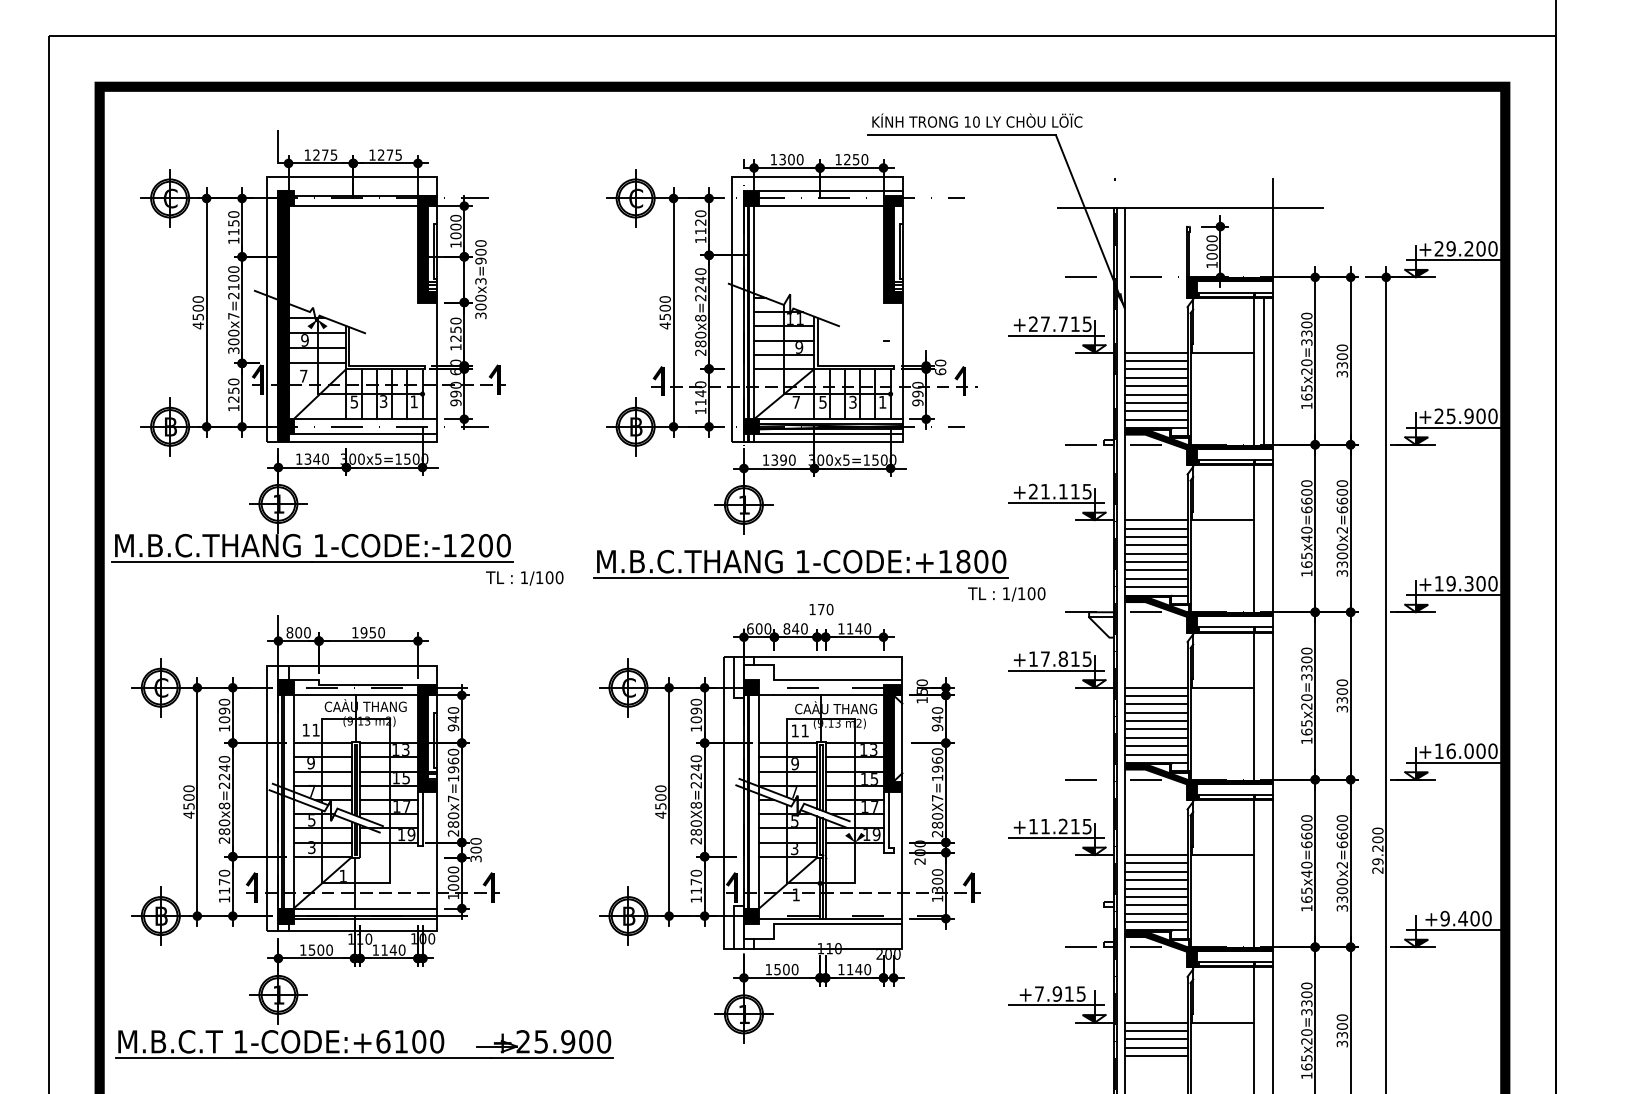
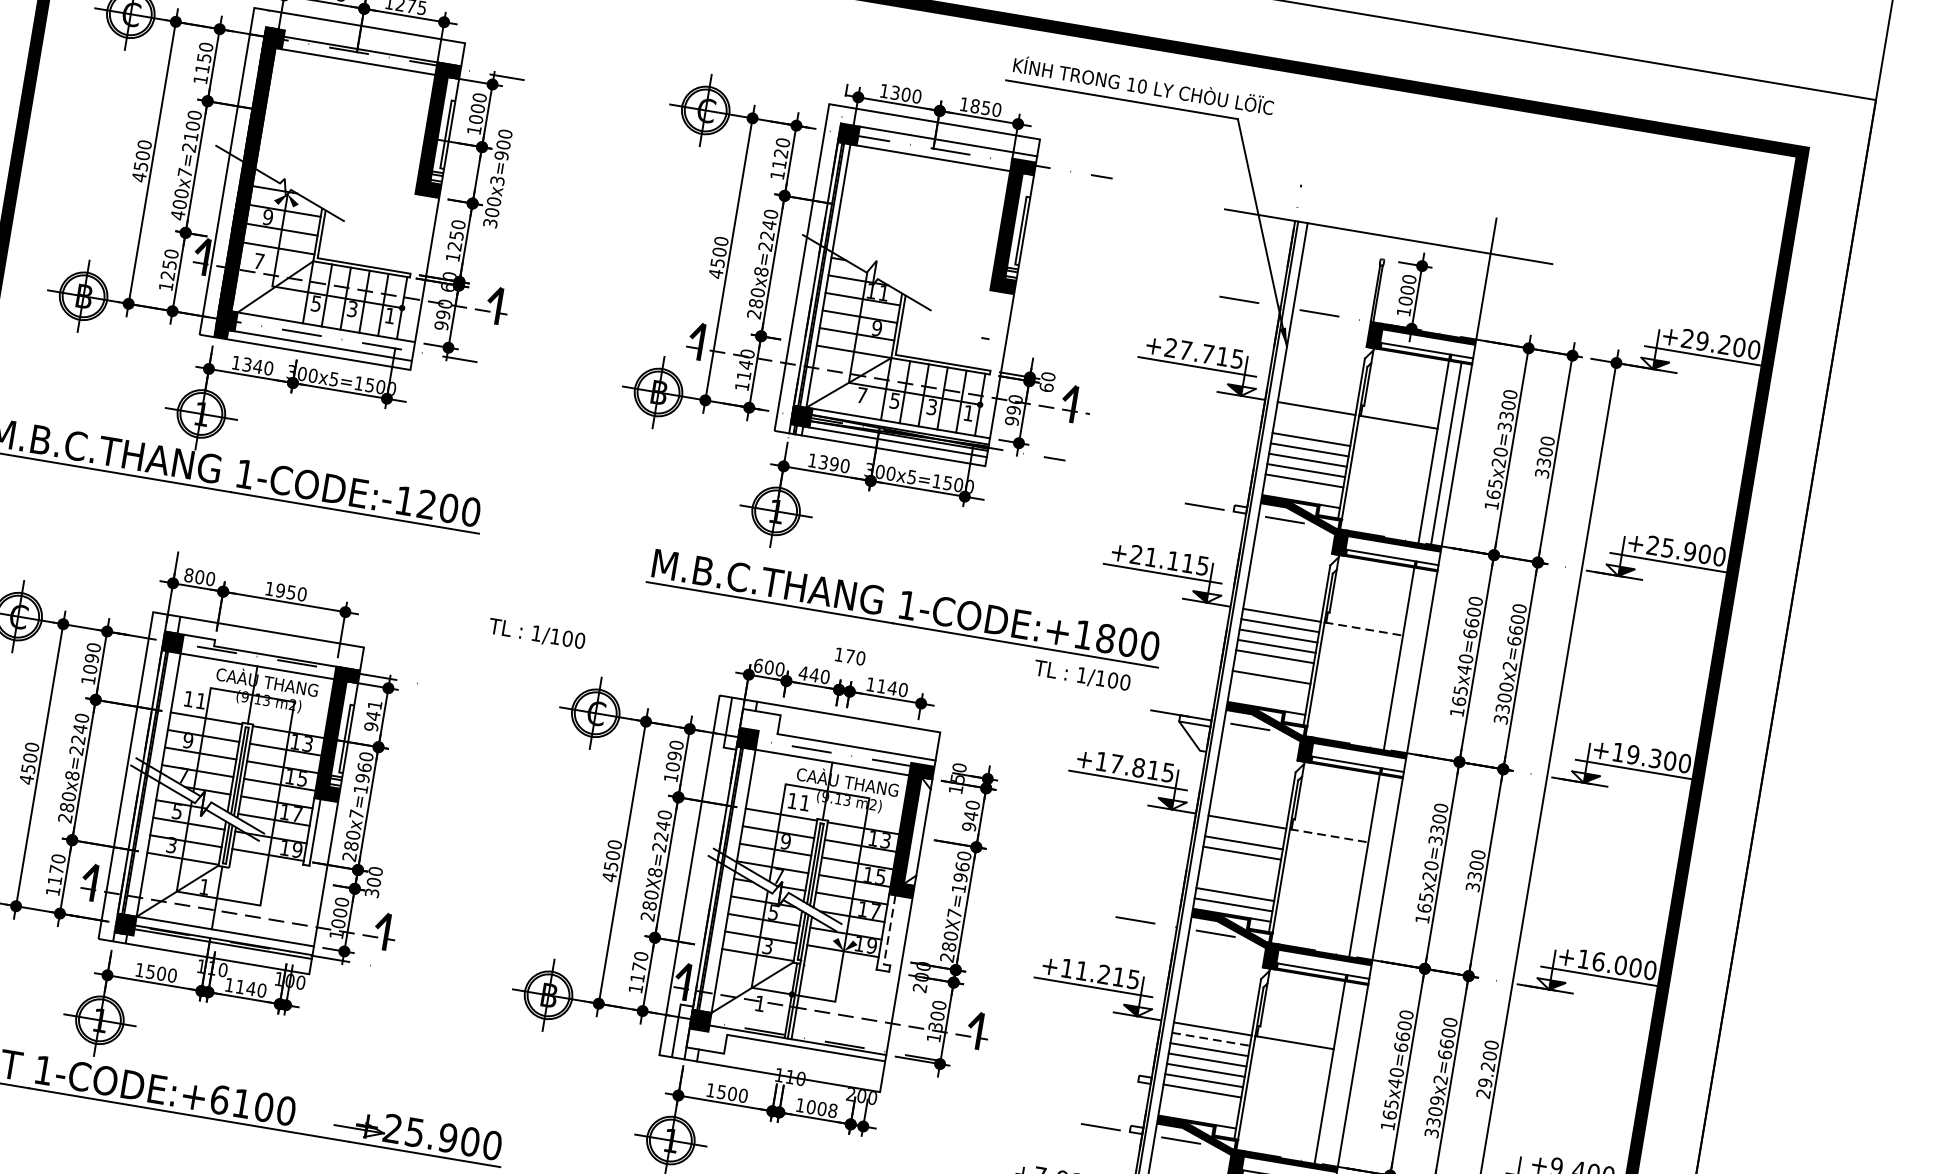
text: (847, 159) -> (975, 106), 1250 -> 1850
text: (233, 350) -> (177, 215), 300x7=2100 -> 400x7=2100
line: (1155, 361) -> (1314, 419), removed
line: (1155, 369) -> (1312, 429), removed
line: (1155, 419) -> (1302, 490), removed
line: (1222, 520) -> (1363, 629), solid -> dashed
line: (1155, 562) -> (1272, 667), removed
part: (800, 564) -> (904, 608), moved
text: (524, 578) -> (536, 634), moved
line: (1155, 578) -> (1269, 687), removed
line: (1155, 587) -> (1267, 698), removed
text: (786, 628) -> (803, 672), 840 -> 440
line: (1222, 687) -> (1329, 835), solid -> dashed
line: (1155, 695) -> (1245, 831), removed
text: (453, 710) -> (374, 705), 940 -> 941
line: (1155, 721) -> (1239, 863), removed
line: (1155, 729) -> (1238, 873), removed
line: (1155, 737) -> (1236, 883), removed
line: (888, 819) -> (889, 929), solid -> dashed
line: (1156, 863) -> (1211, 1039), solid -> dashed
text: (1342, 881) -> (1437, 1100), 3300x2=6600 -> 3309x2=6600
line: (1155, 913) -> (1199, 1101), removed
line: (1155, 922) -> (1198, 1112), removed
text: (858, 969) -> (821, 1108), 1140 -> 1008

